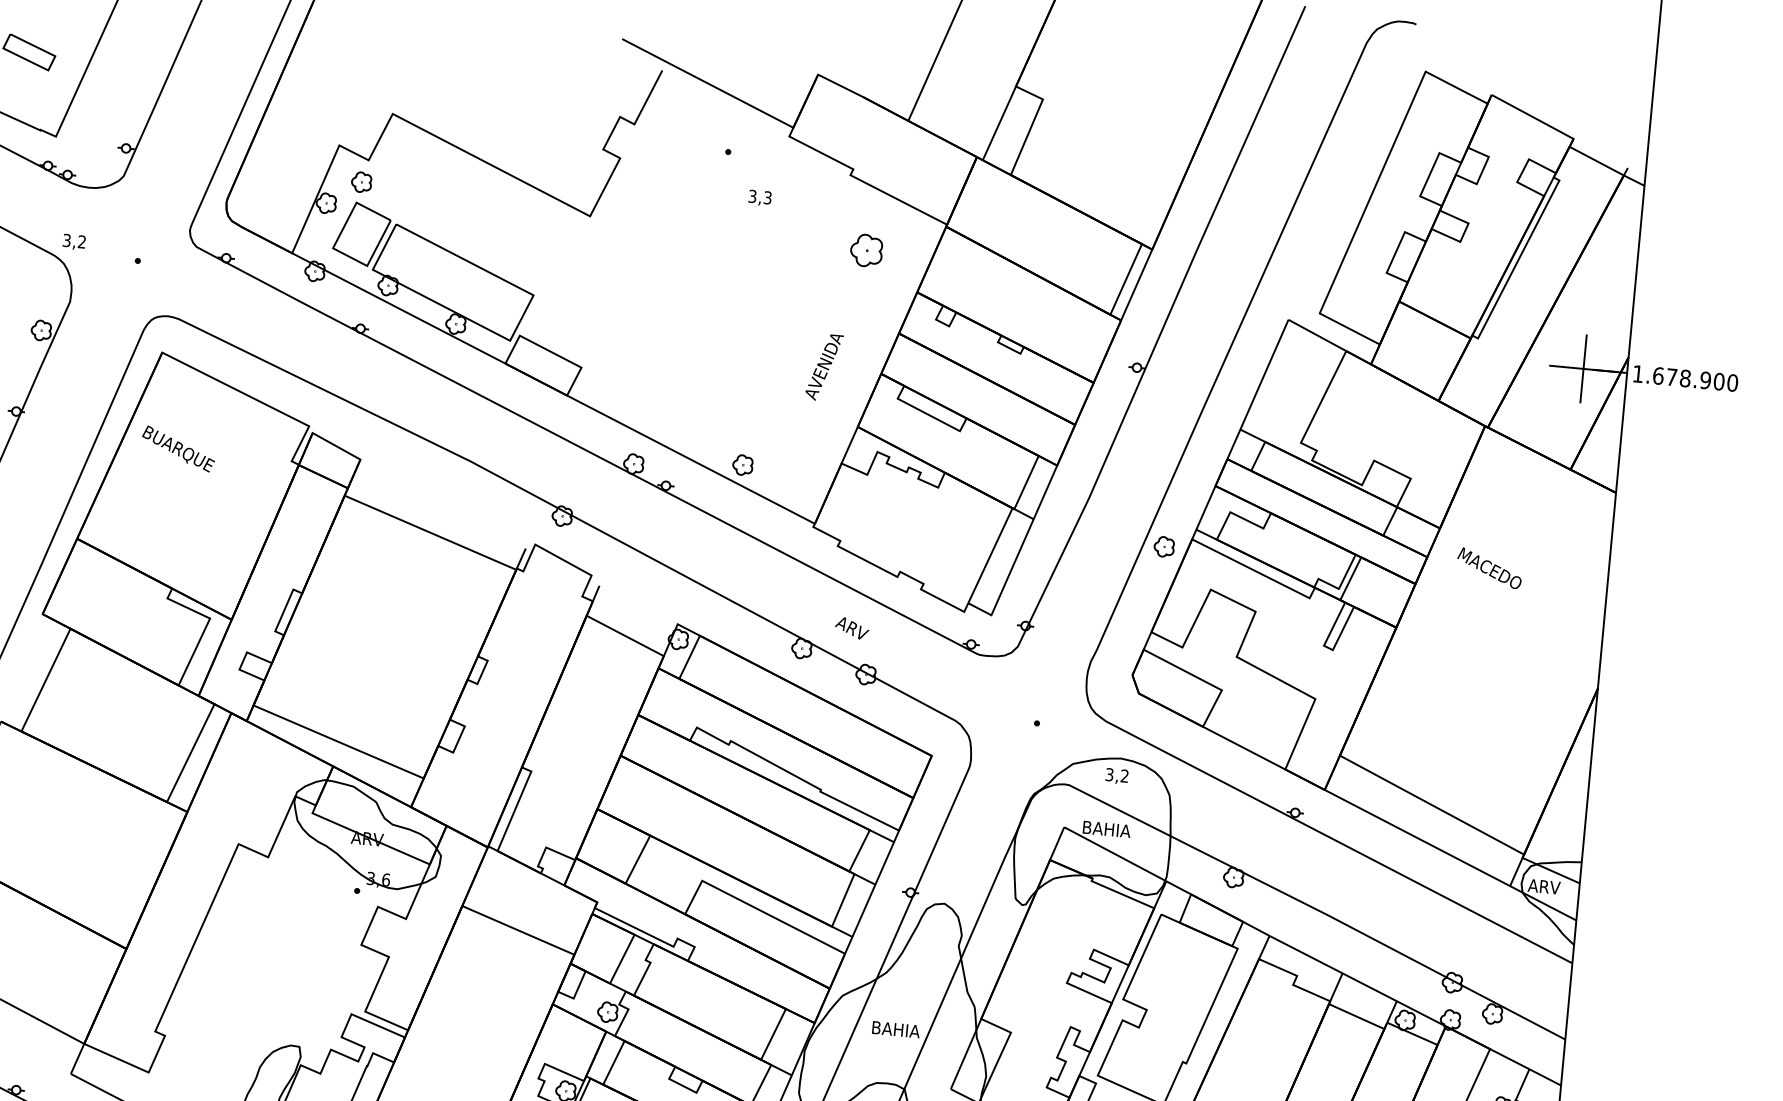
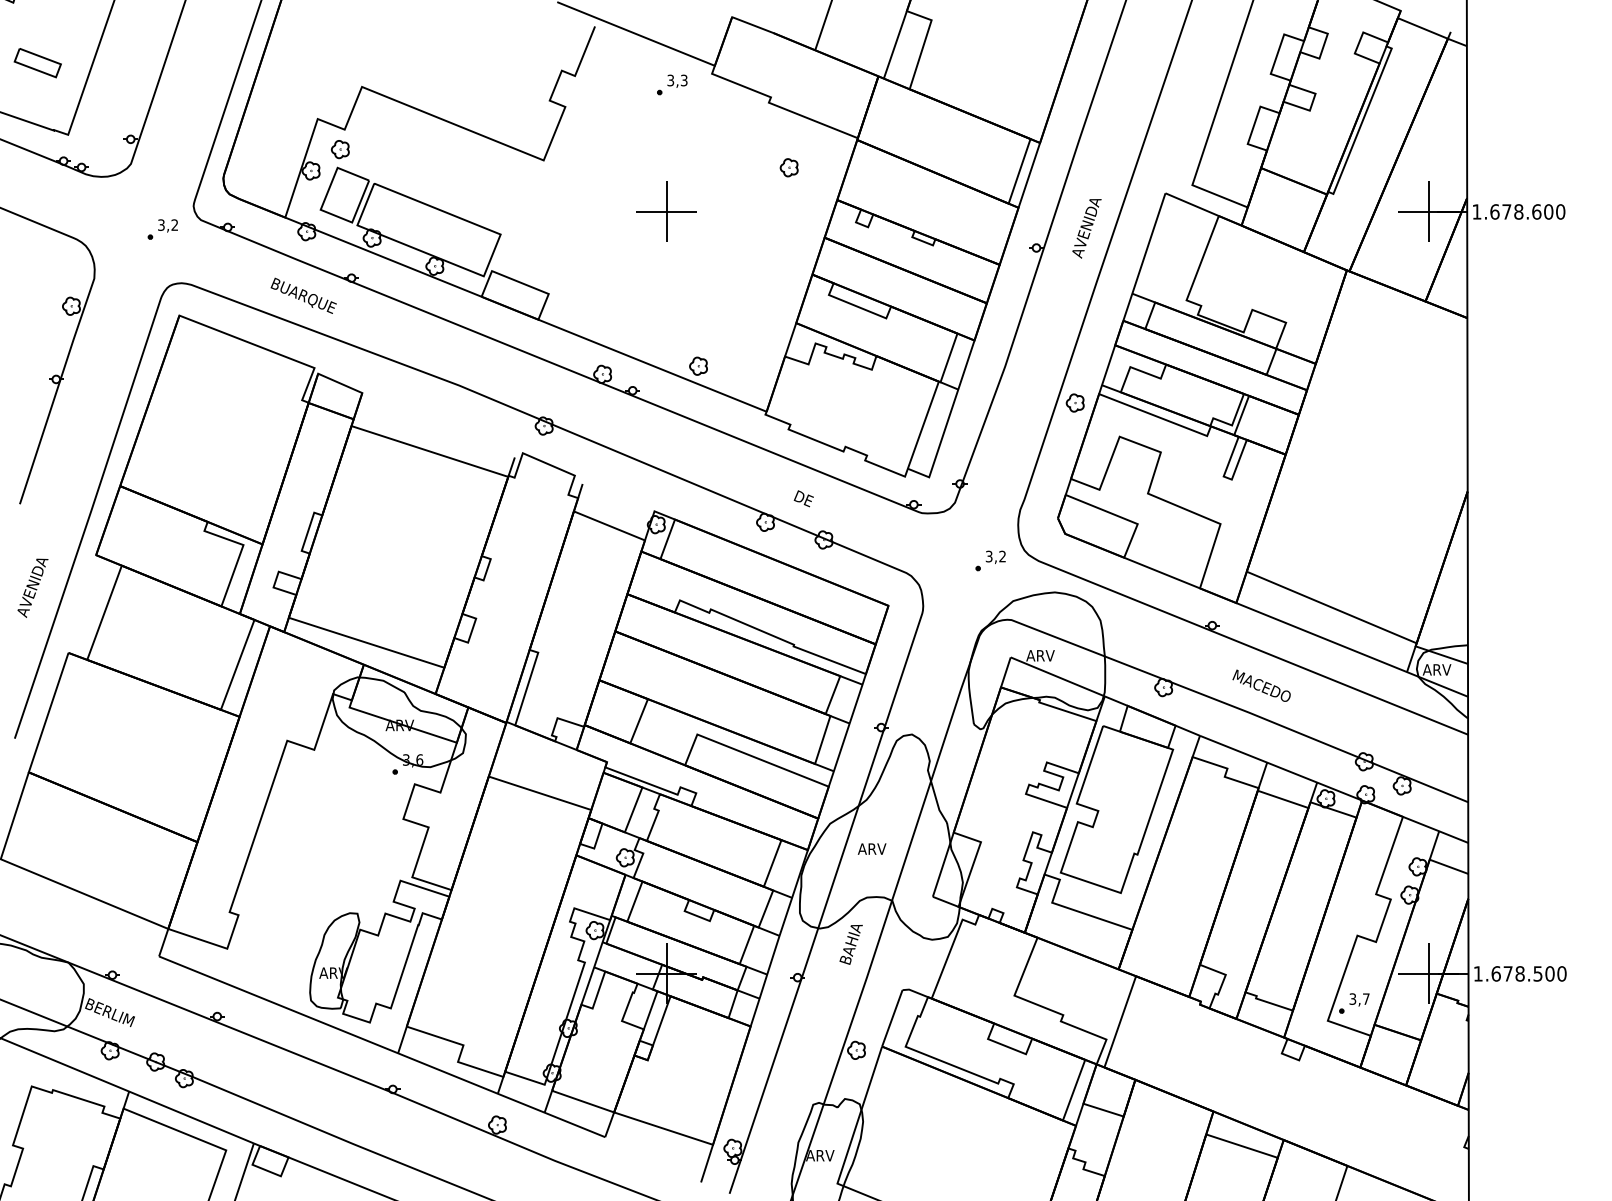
text: (760, 197) -> (677, 80), moved
text: (73, 241) -> (167, 225), moved
part: (865, 250) -> (788, 167), size x0.62
part: (723, 287) -> (666, 211), added
text: (823, 367) -> (1086, 228), moved
text: (1705, 379) -> (1536, 211), 1.678.900 -> 1.678.600
text: (178, 448) -> (303, 295), moved
text: (1489, 567) -> (1261, 685), moved
text: (851, 627) -> (807, 499), ARV -> DE
text: (1116, 775) -> (995, 556), moved
text: (1105, 828) -> (1047, 655), BAHIA -> ARV
text: (894, 1028) -> (878, 848), BAHIA -> ARV

